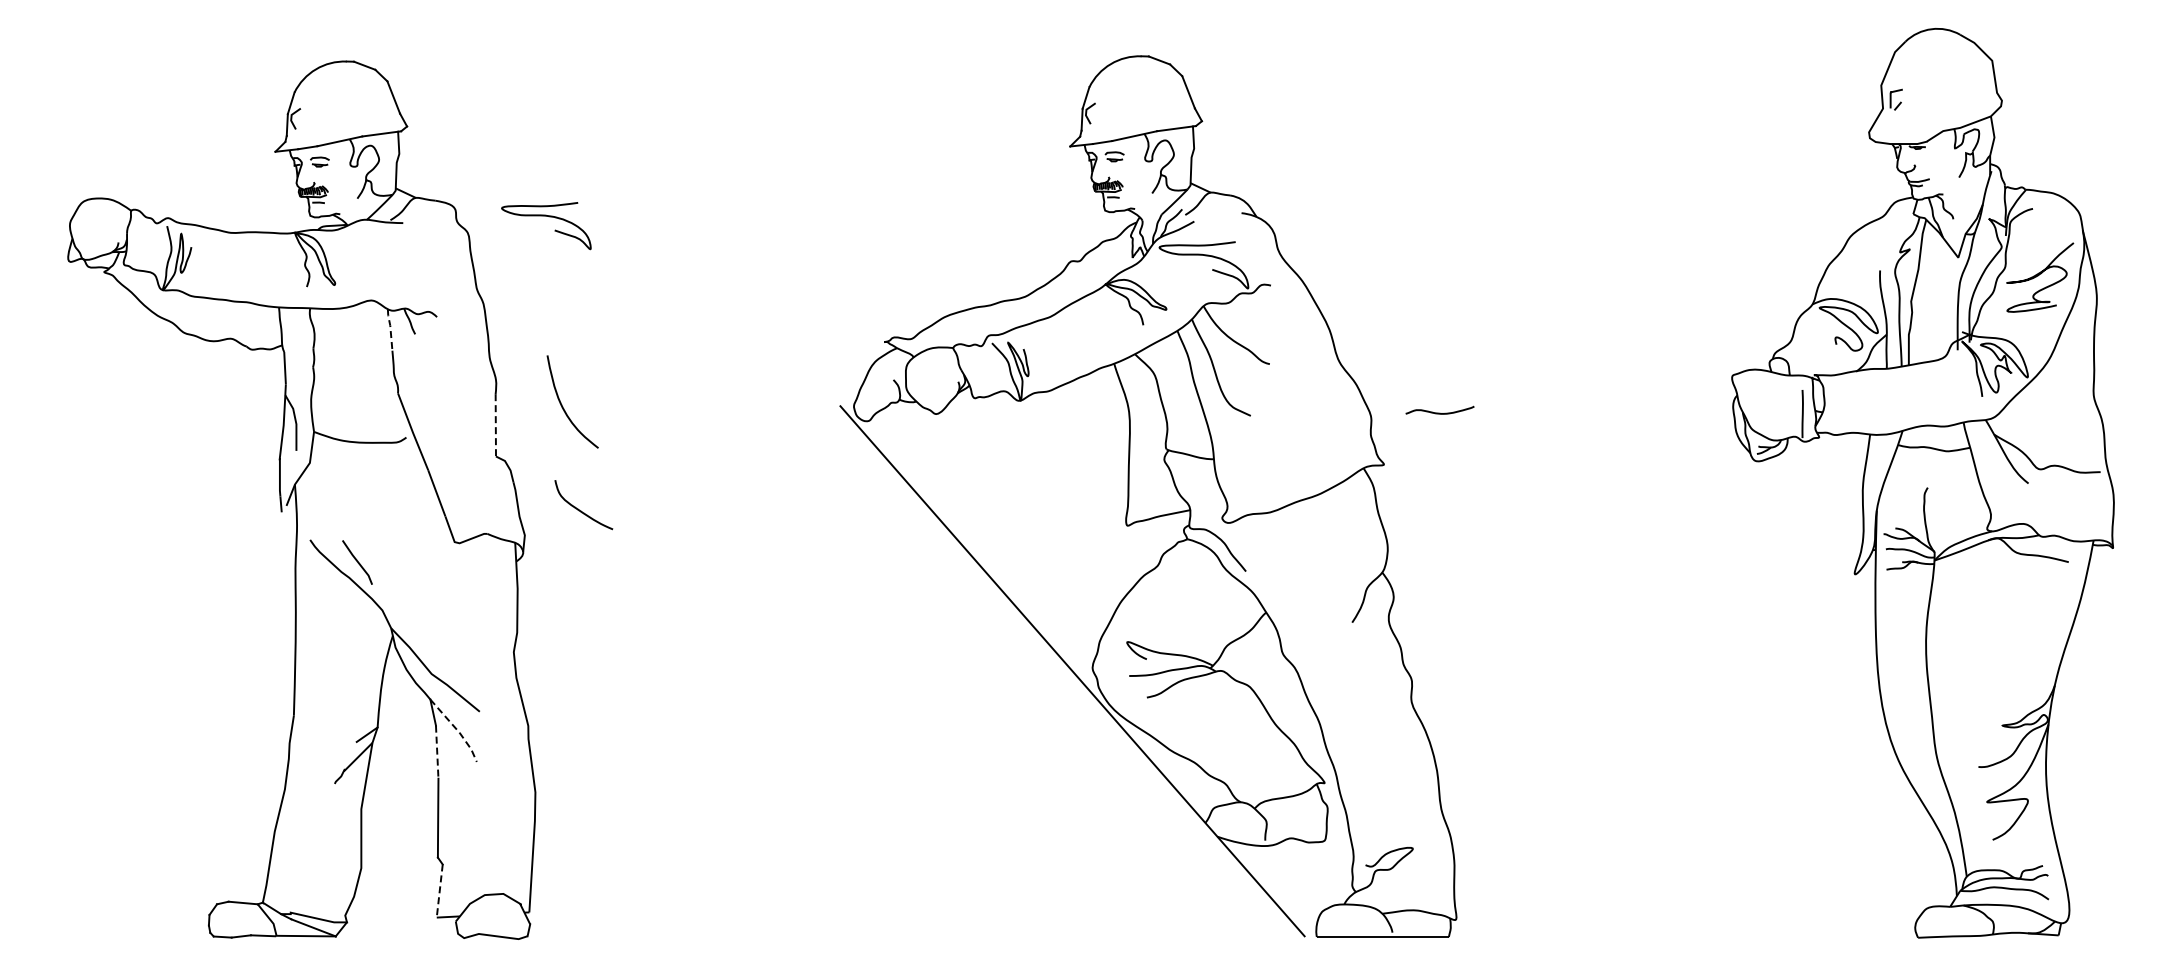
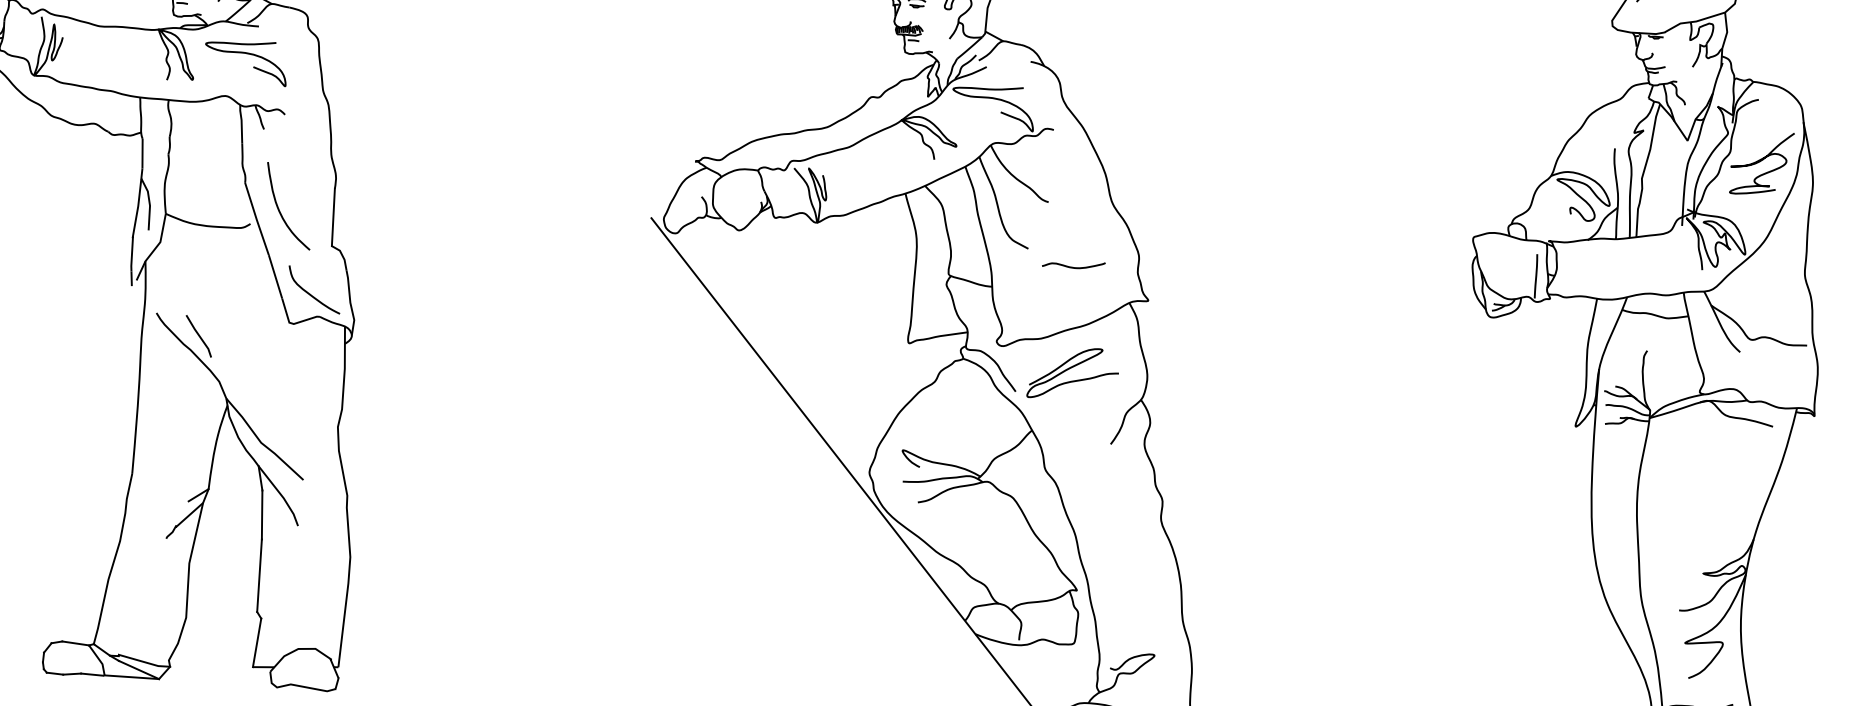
curve: (554, 230) -> (253, 67), moved
line: (390, 328) -> (241, 122), dashed -> solid
curve: (563, 406) -> (280, 209), moved
curve: (1439, 412) -> (1073, 266), moved
line: (495, 425) -> (333, 217), dashed -> solid
curve: (581, 510) -> (312, 294), moved
curve: (1302, 544) -> (1069, 369), added
line: (457, 729) -> (282, 495), dashed -> solid
line: (437, 752) -> (262, 515), dashed -> solid
line: (439, 891) -> (256, 643), dashed -> solid

